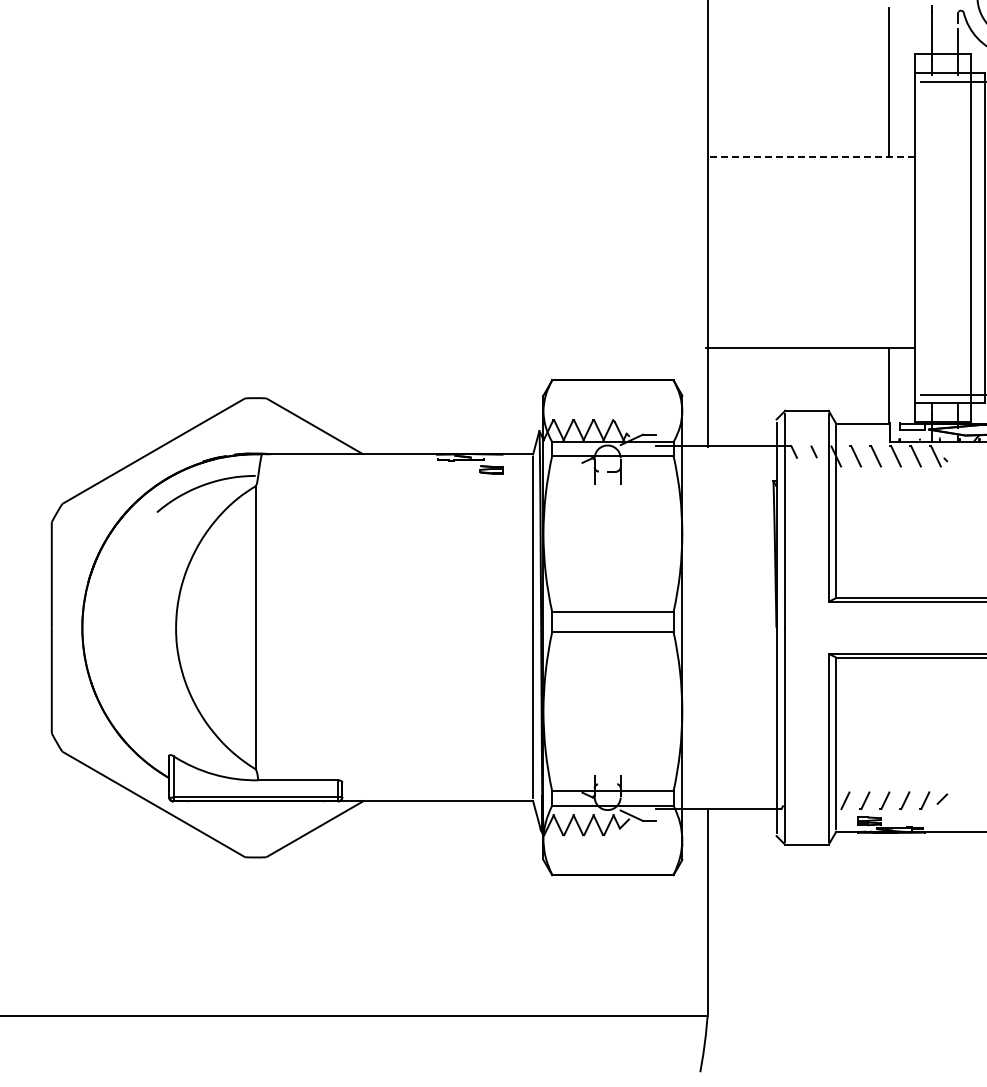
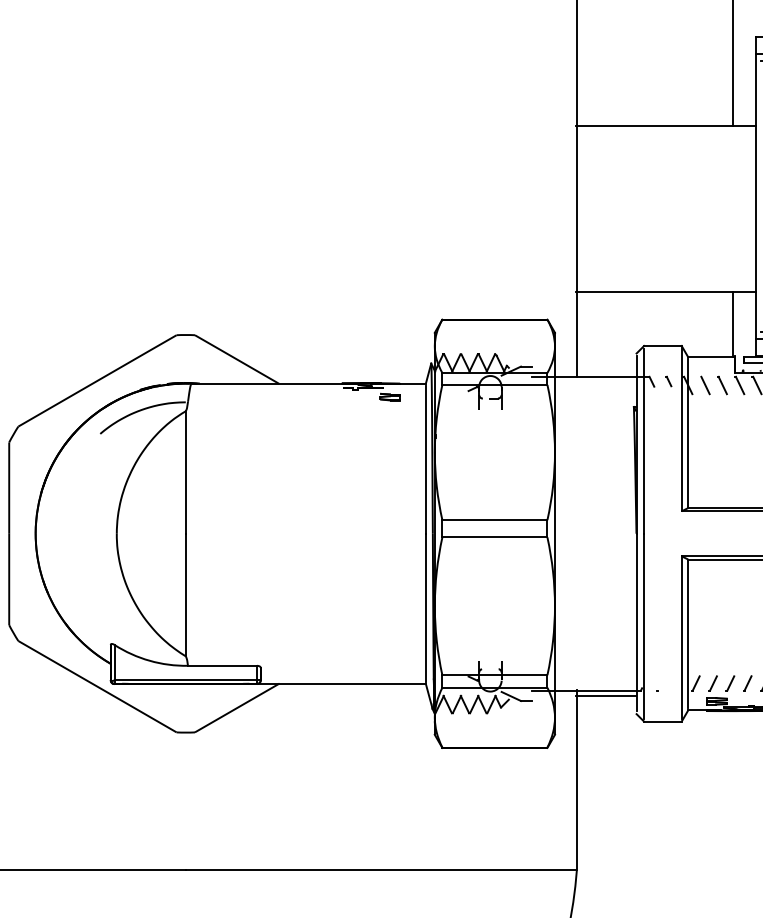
line: (809, 157) -> (665, 126), dashed -> solid
line: (741, 815) -> (606, 696), added

